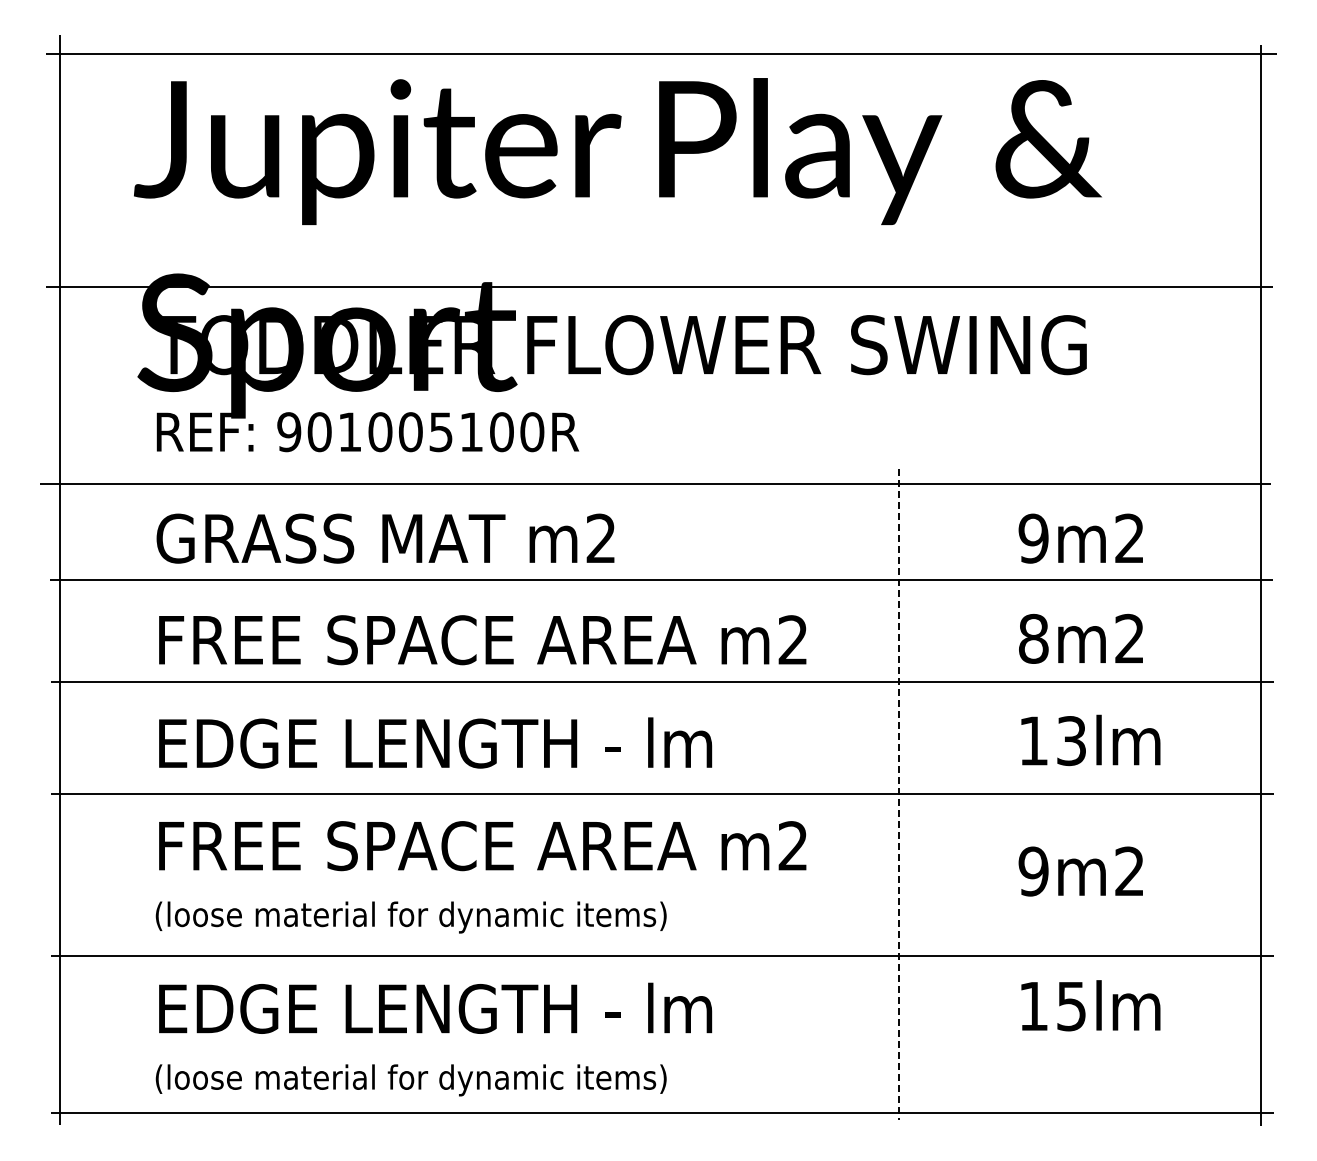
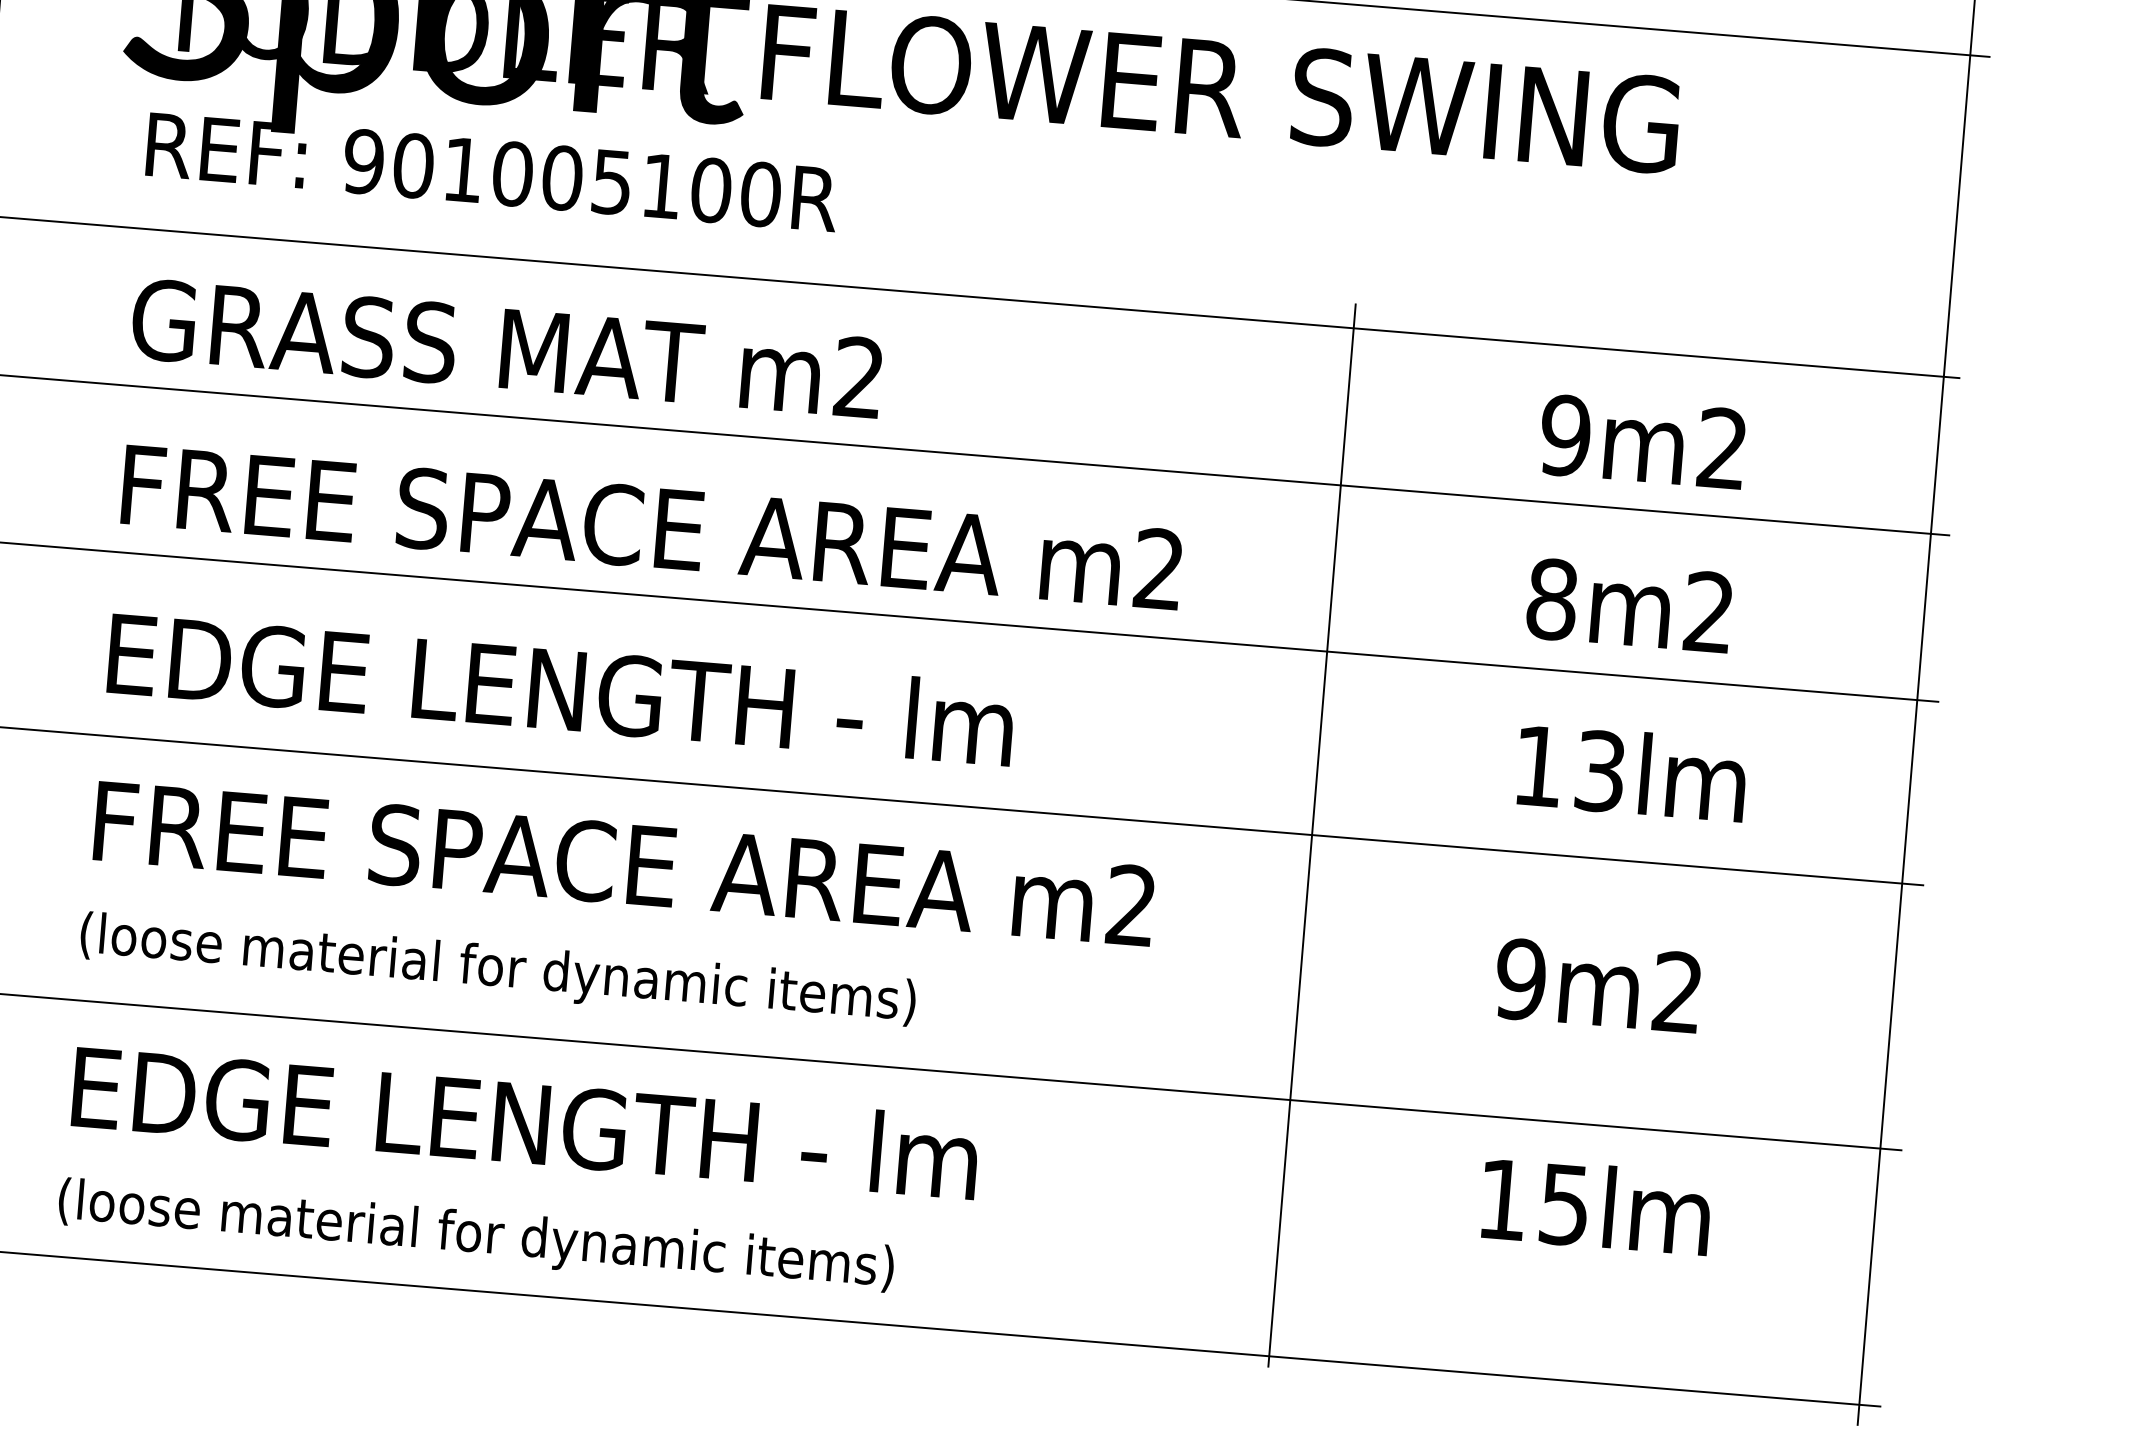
line: (899, 794) -> (1312, 835), dashed -> solid

